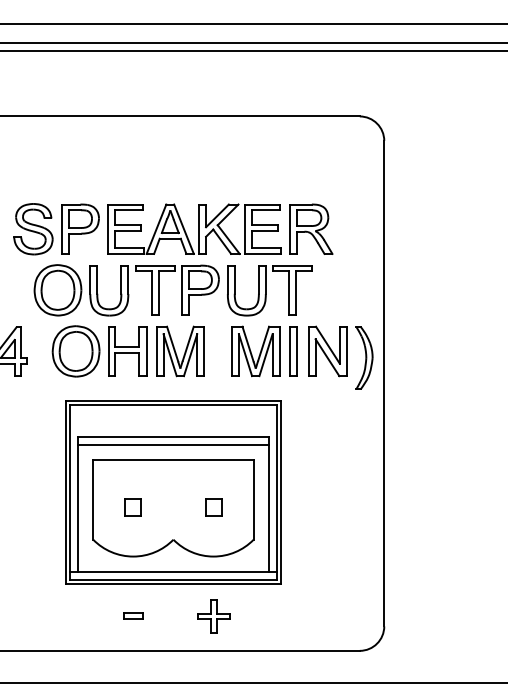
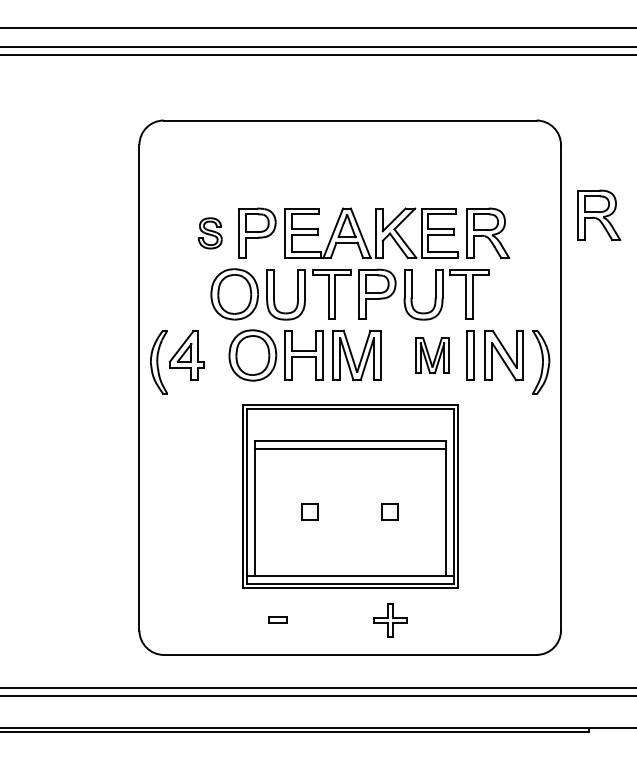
part: (422, 210) -> (599, 214), added
part: (33, 229) -> (210, 233), size x0.6
part: (255, 351) -> (432, 355), size x0.7
part: (172, 508) -> (349, 512), removed
part: (132, 615) -> (277, 619), moved

